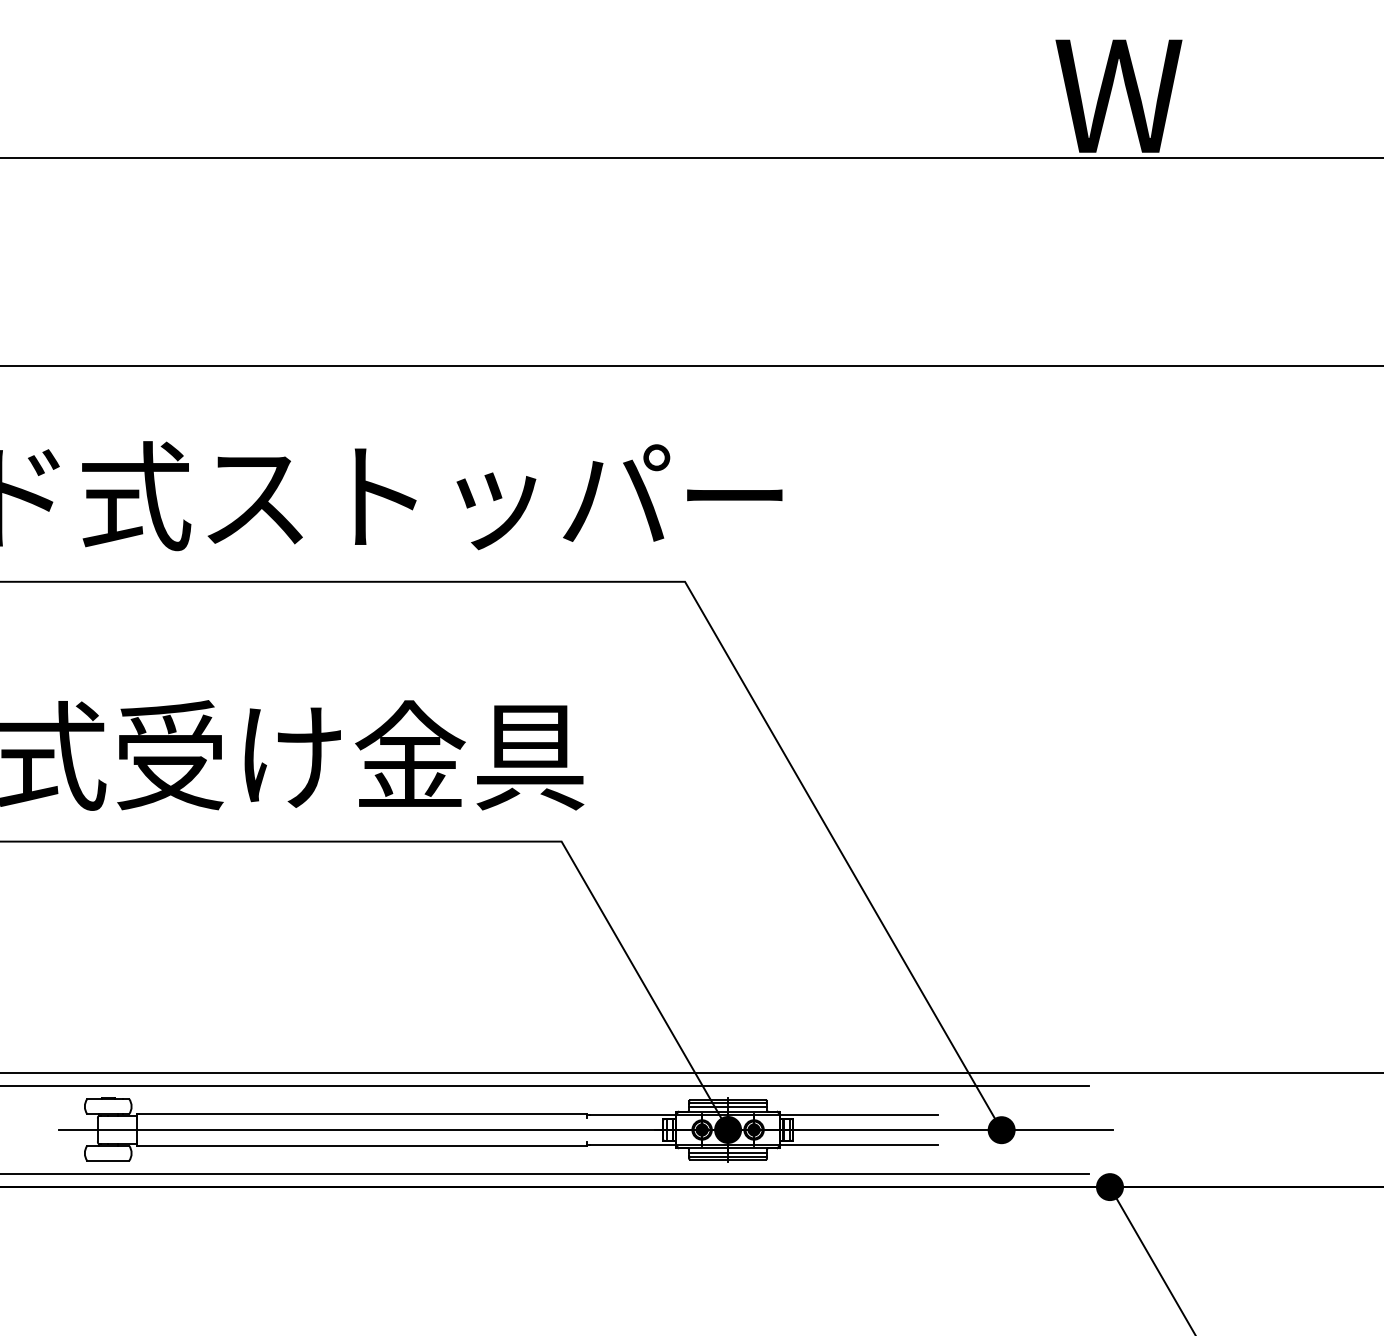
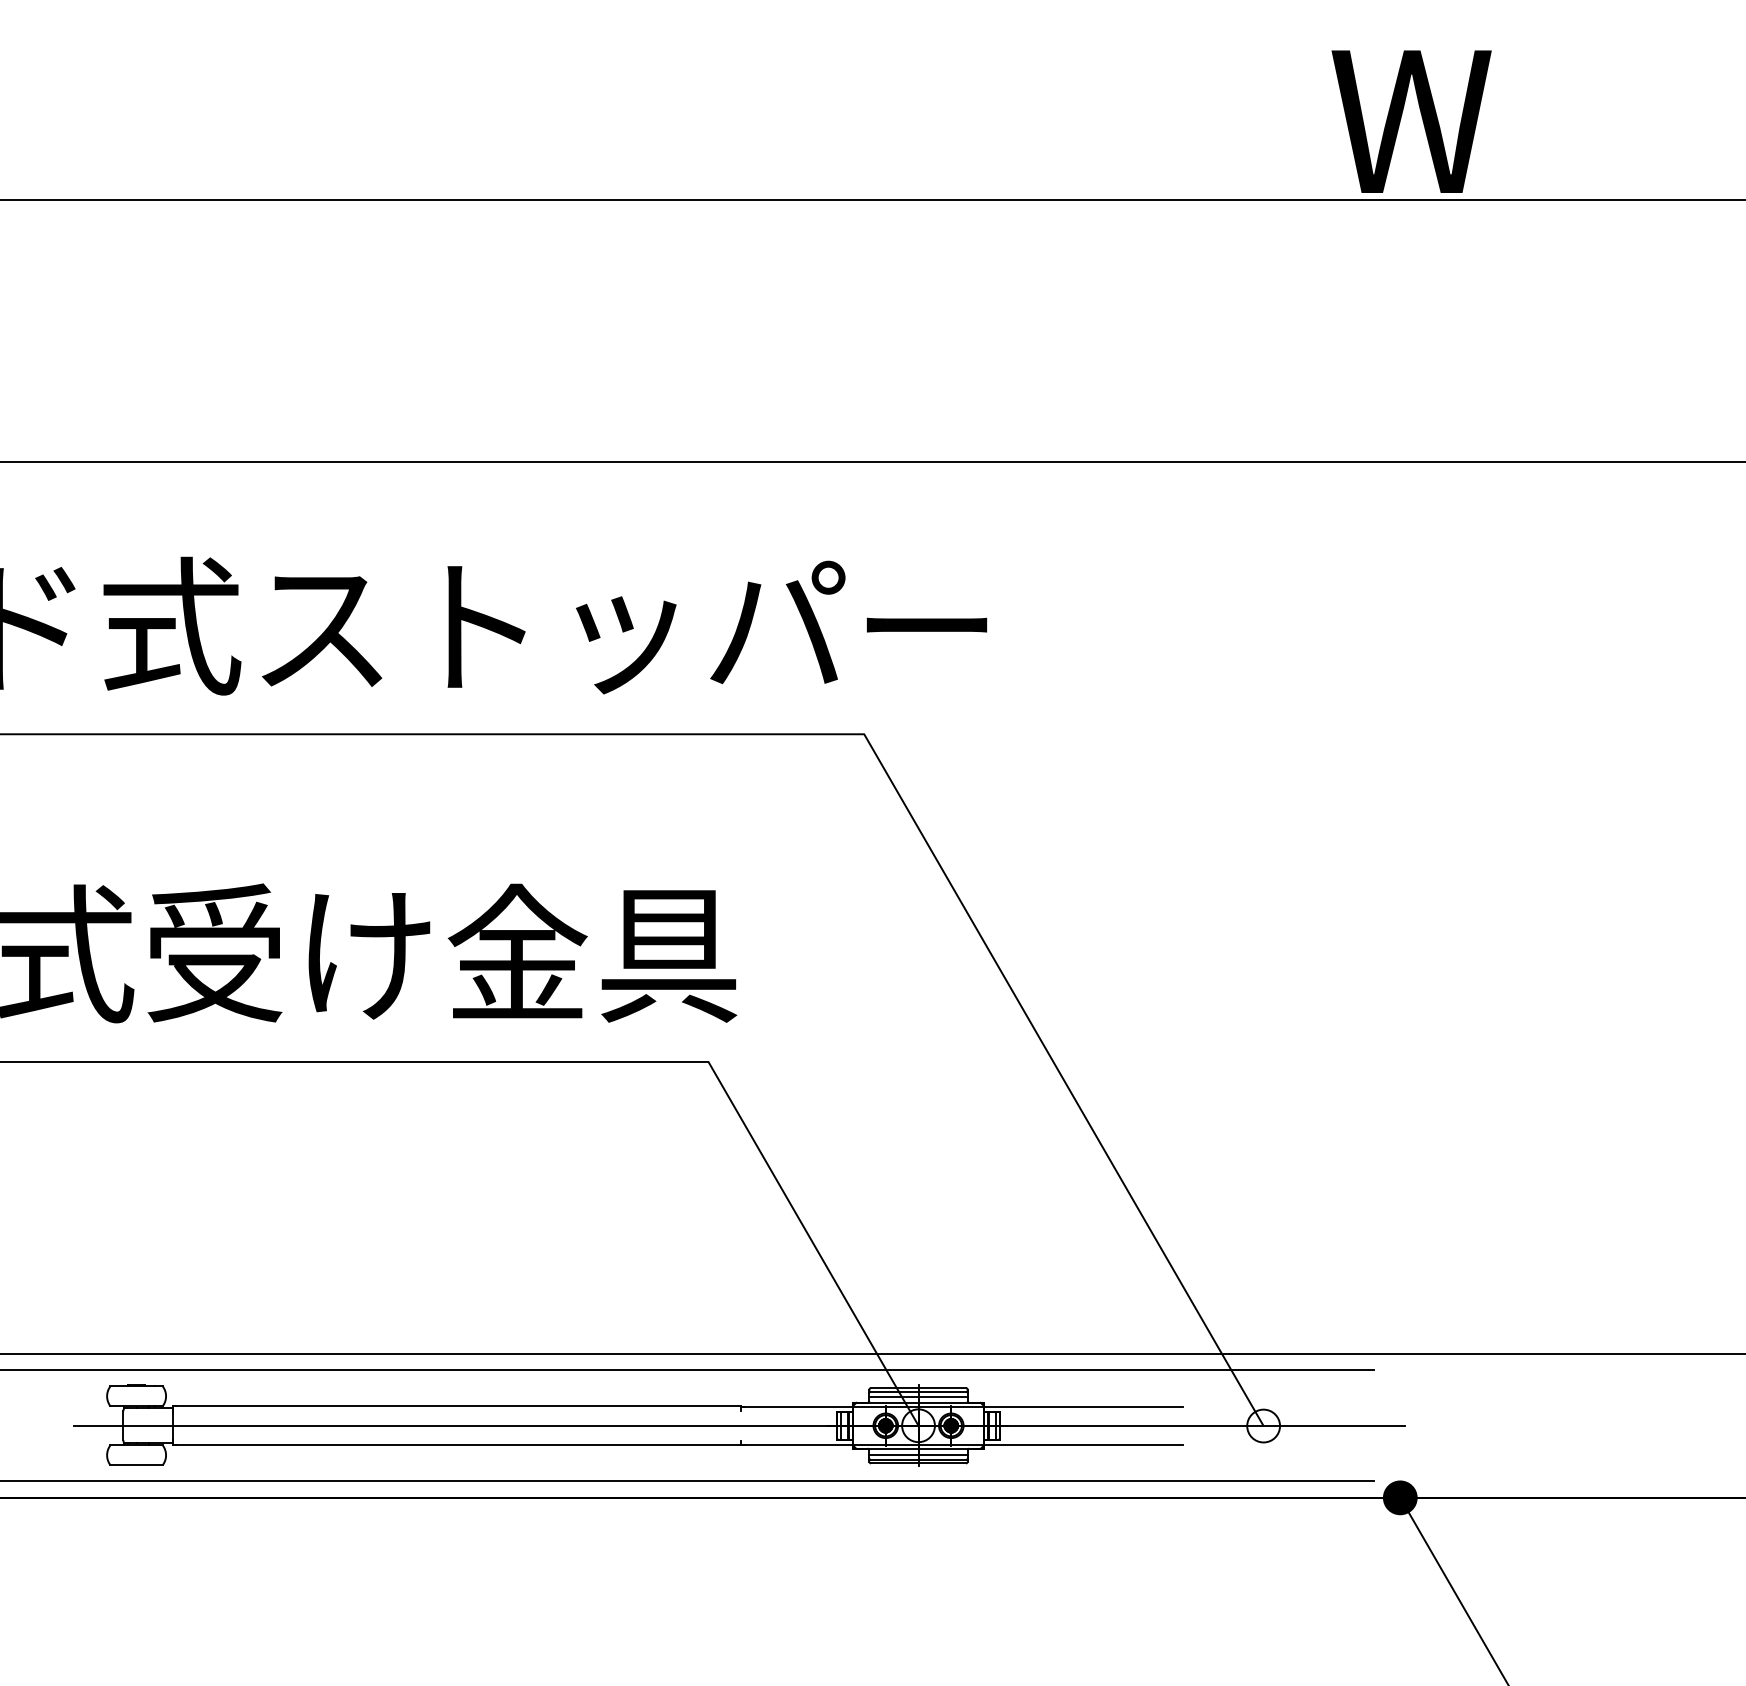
fill: (728, 1129) -> (918, 1425), removed
fill: (1001, 1129) -> (1263, 1425), removed

